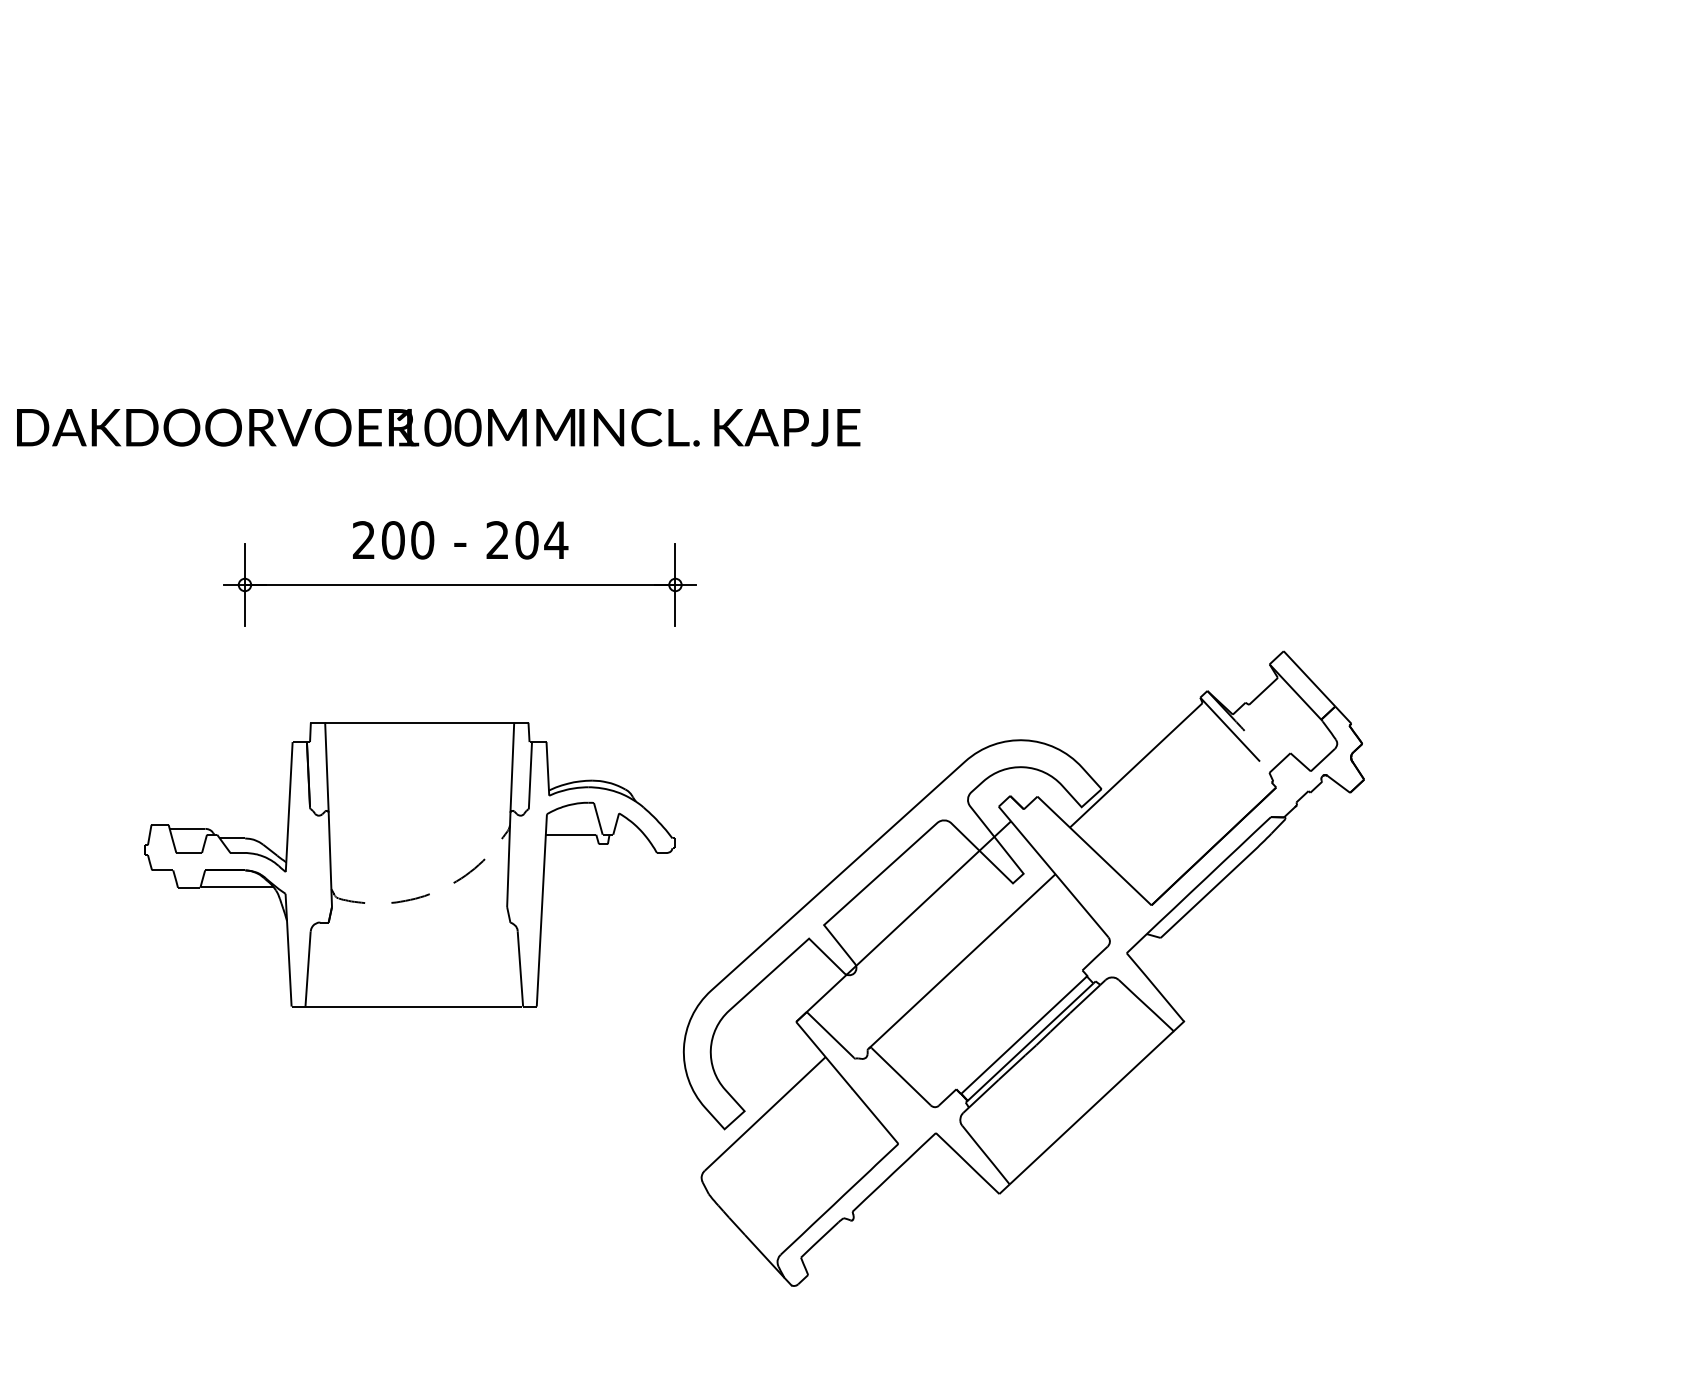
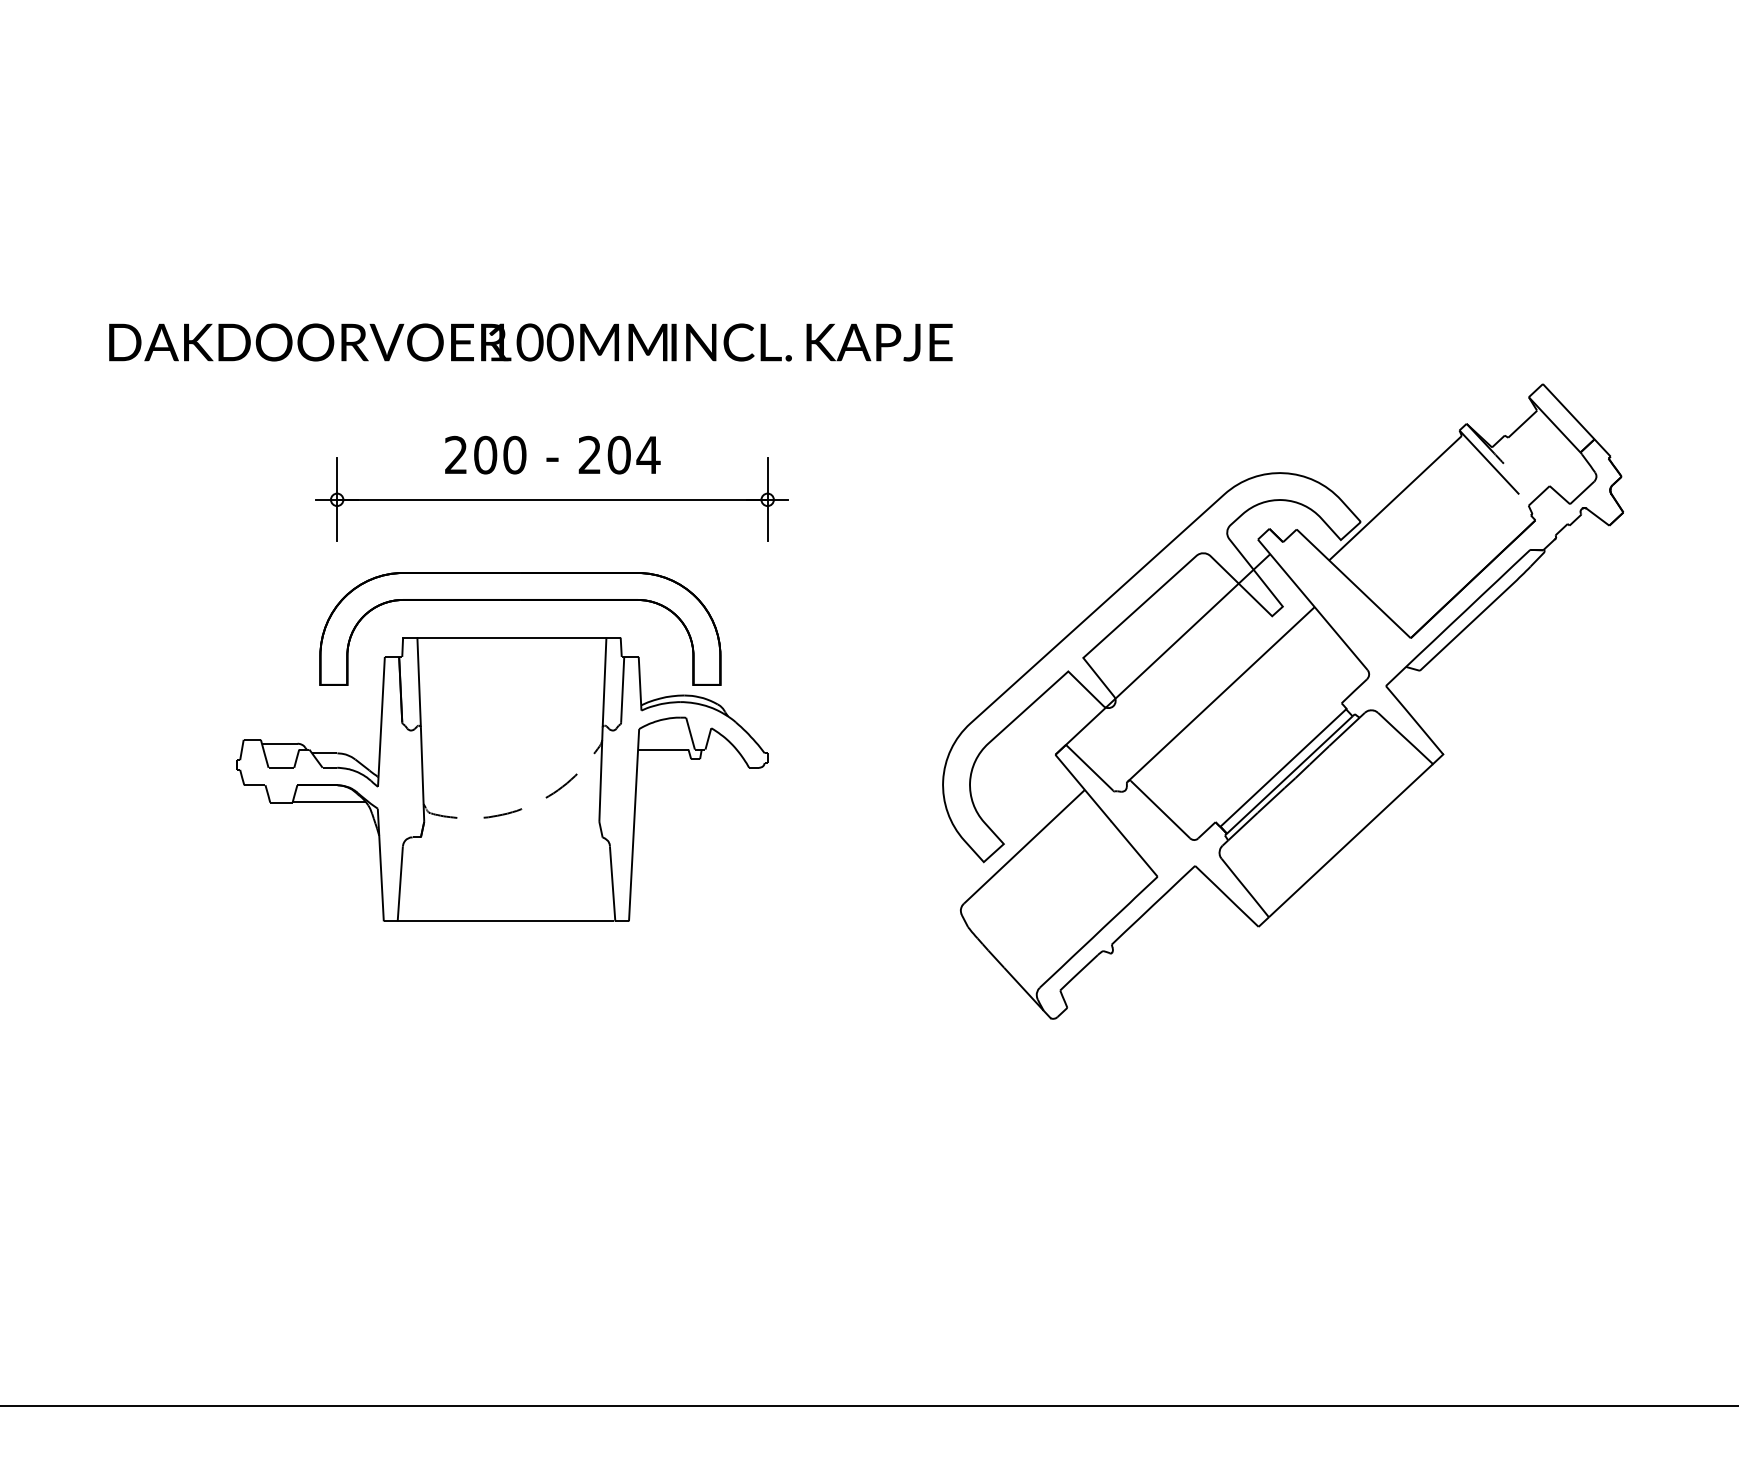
part: (428, 685) -> (520, 600), added
part: (1024, 968) -> (1283, 701), moved

